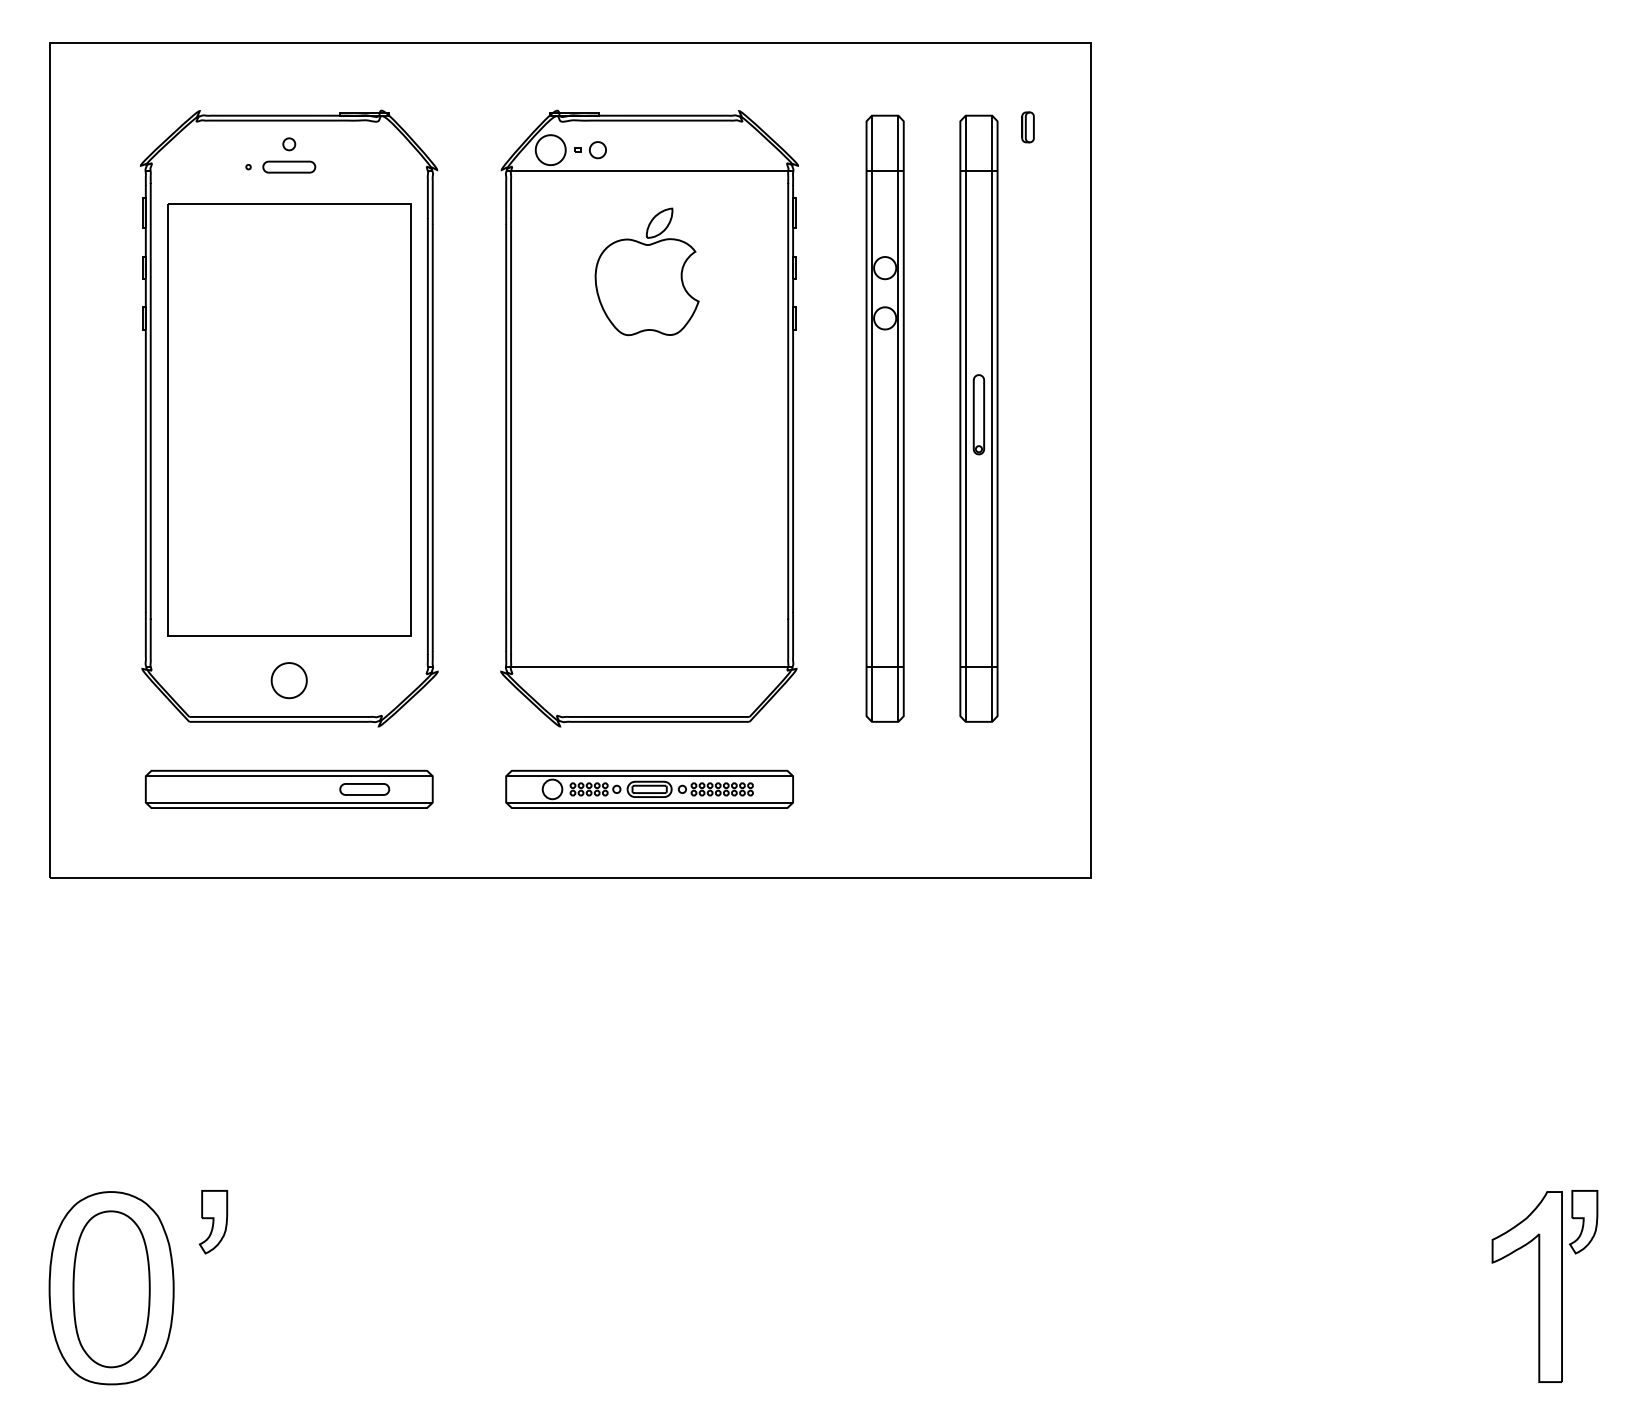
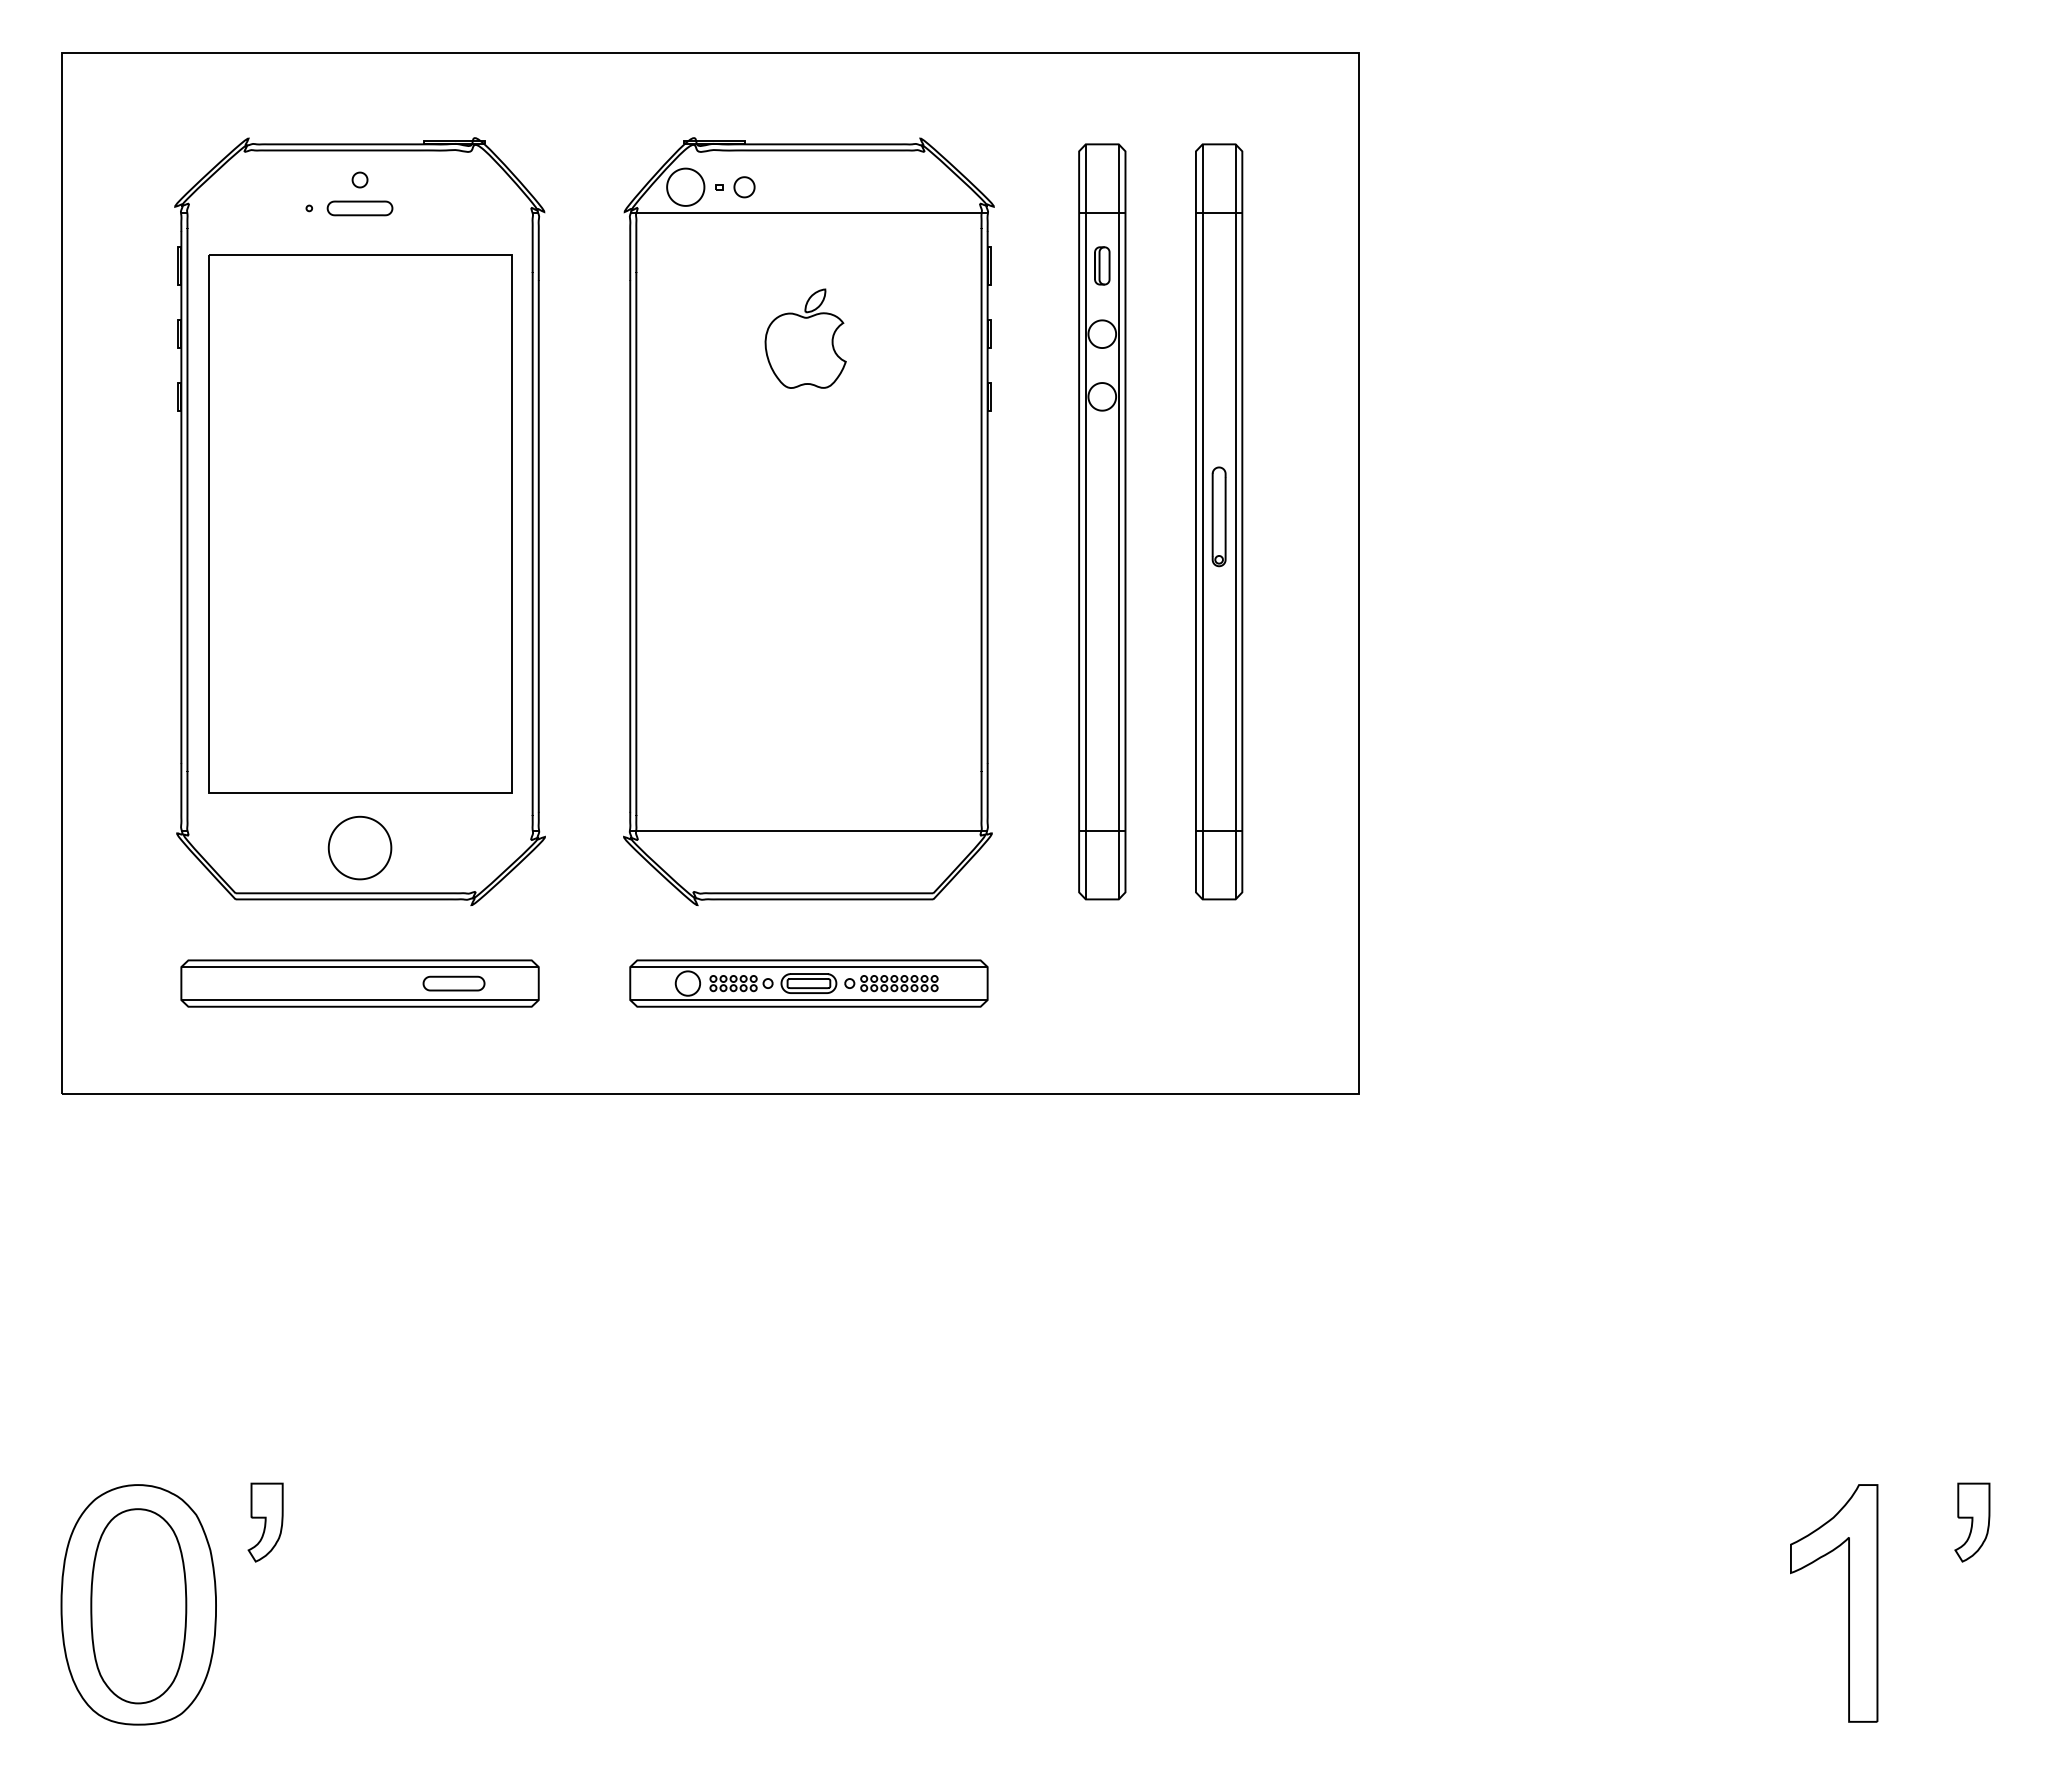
part: (1028, 127) -> (1102, 265), moved
part: (646, 271) -> (805, 338), size x0.62
part: (288, 680) -> (359, 847), size x1.43
part: (1538, 1287) -> (1848, 1603), moved

